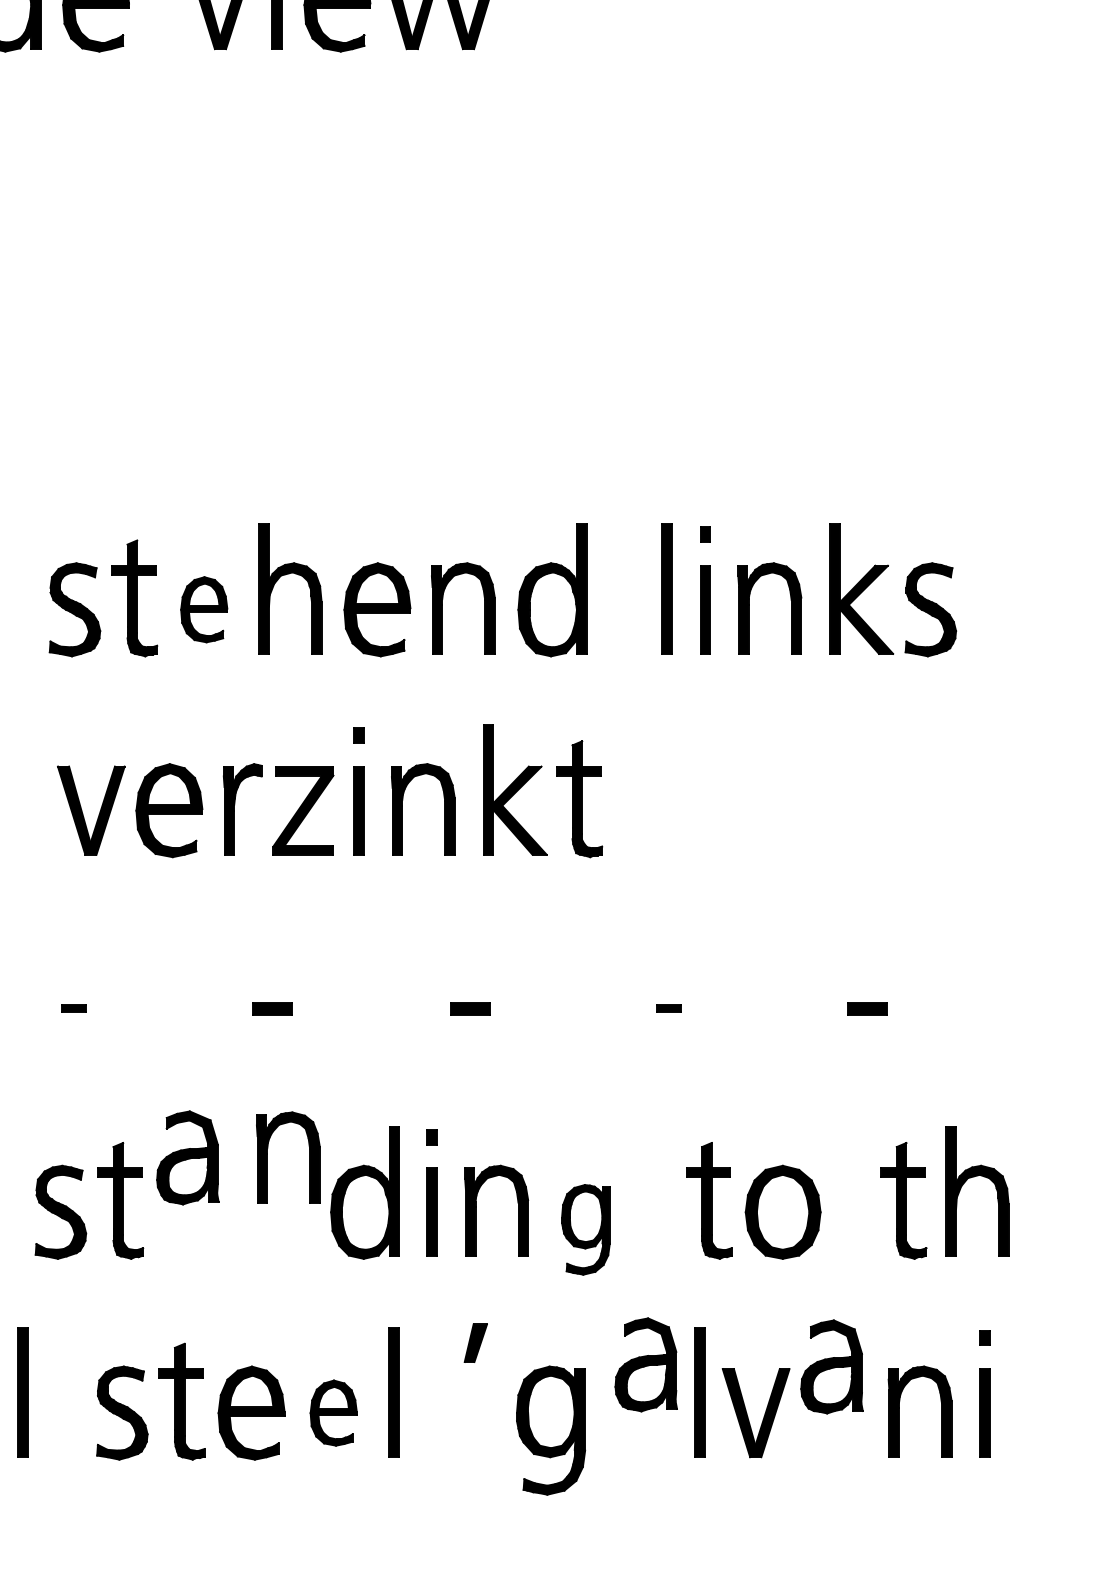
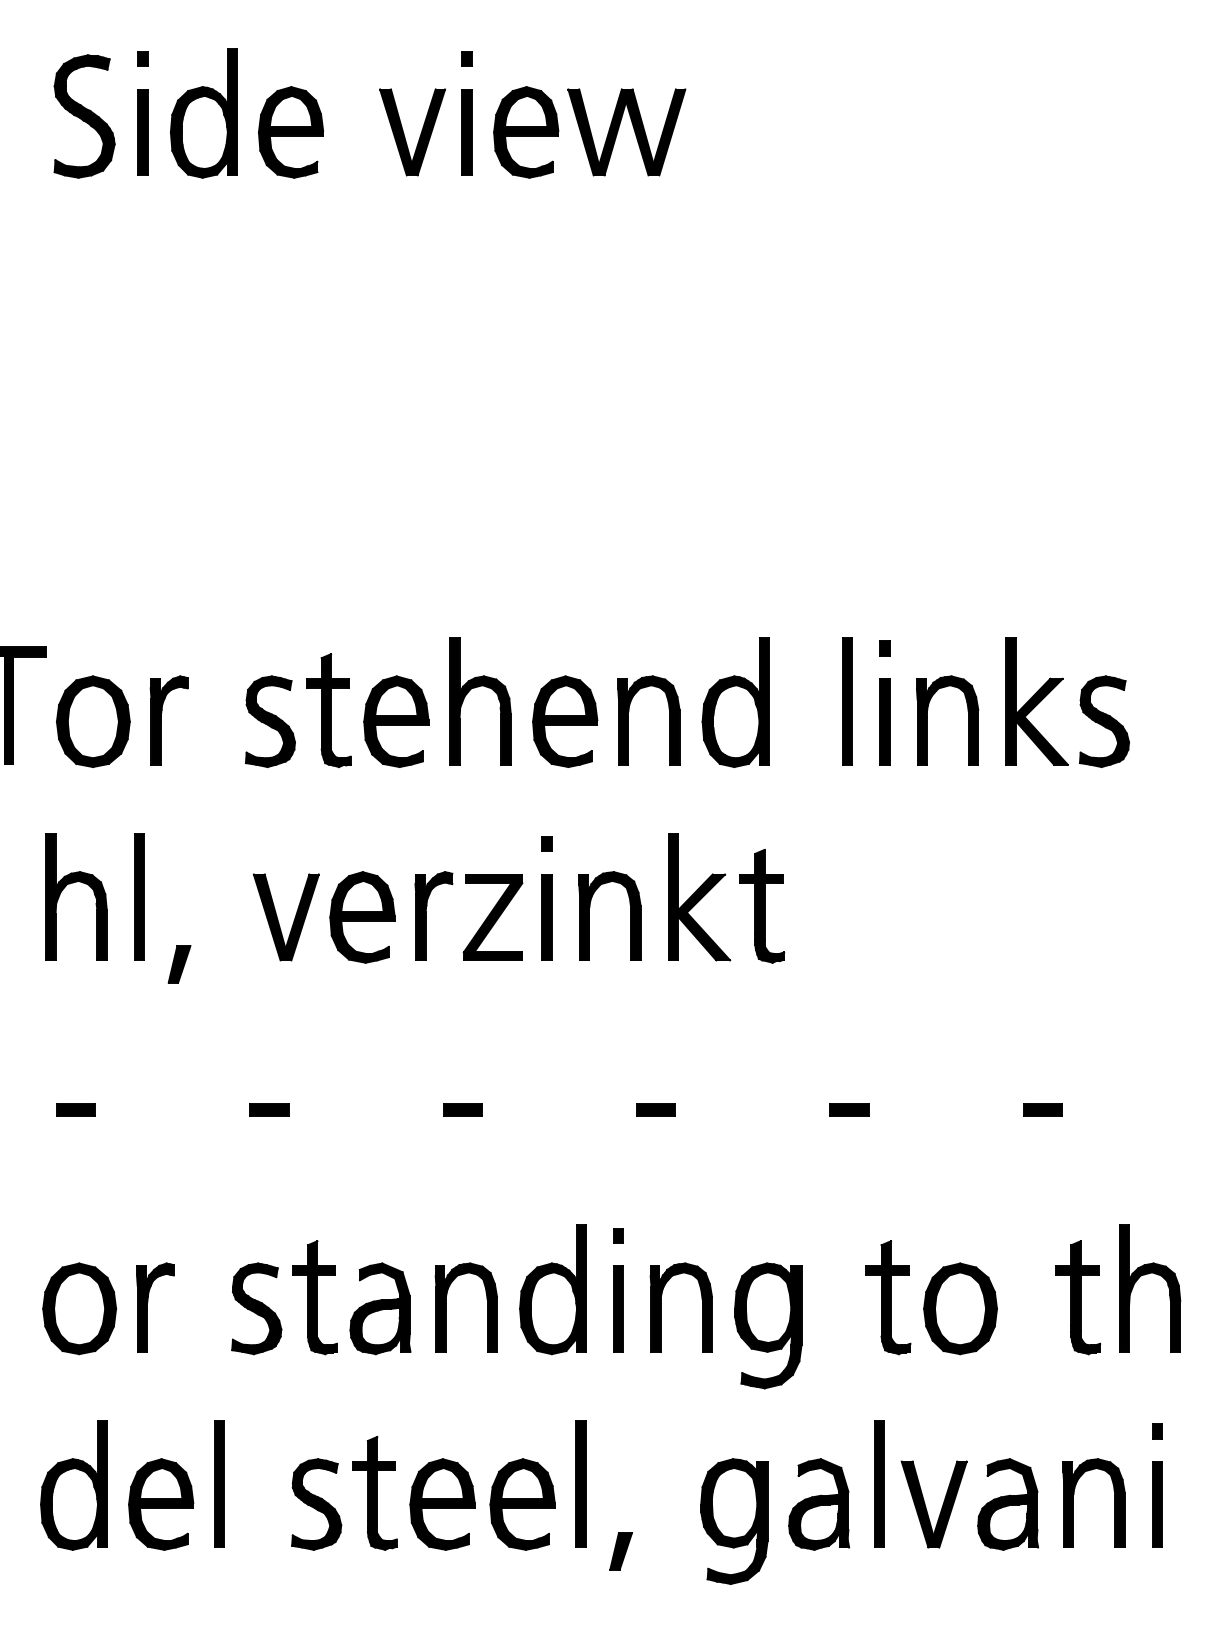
part: (204, 609) -> (396, 721), size x1.43
part: (74, 1007) -> (269, 1109), size x1.67
part: (669, 1007) -> (849, 1109), size x1.67
part: (187, 1157) -> (380, 1308), moved
part: (267, 1157) -> (446, 1307), moved
part: (586, 1229) -> (768, 1325), size x1.43
part: (475, 1343) -> (620, 1551), moved
part: (645, 1364) -> (818, 1504), moved
part: (832, 1366) -> (1008, 1504), moved
part: (333, 1413) -> (522, 1504), size x1.43

